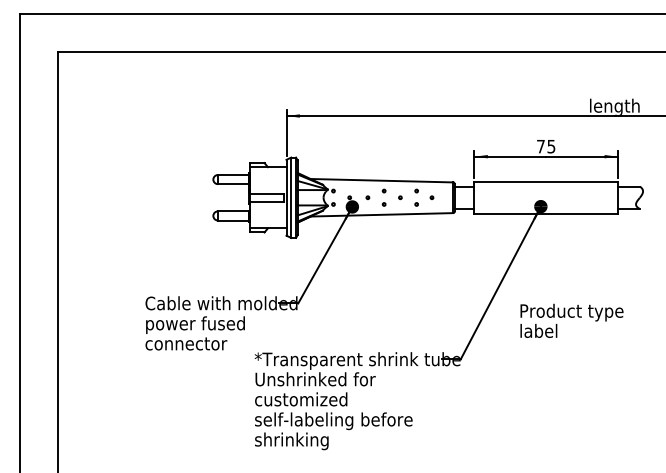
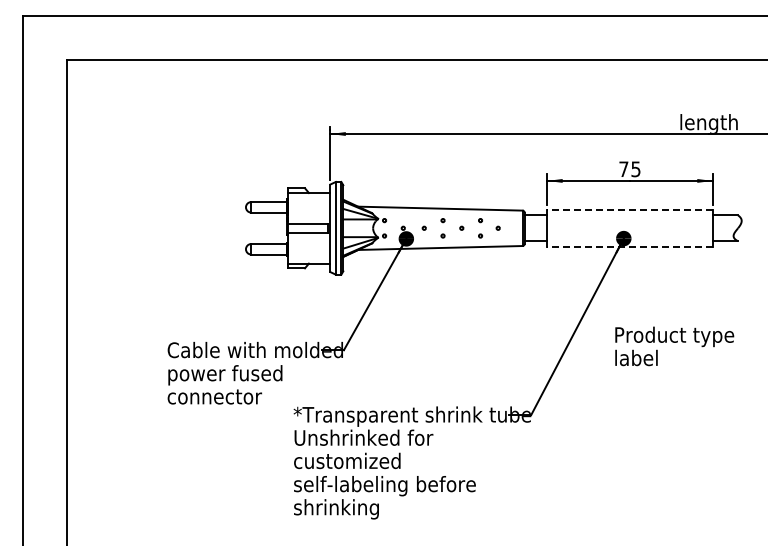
line: (545, 181) -> (629, 209), solid -> dashed
line: (545, 214) -> (629, 247), solid -> dashed
text: (571, 321) -> (674, 346), moved

